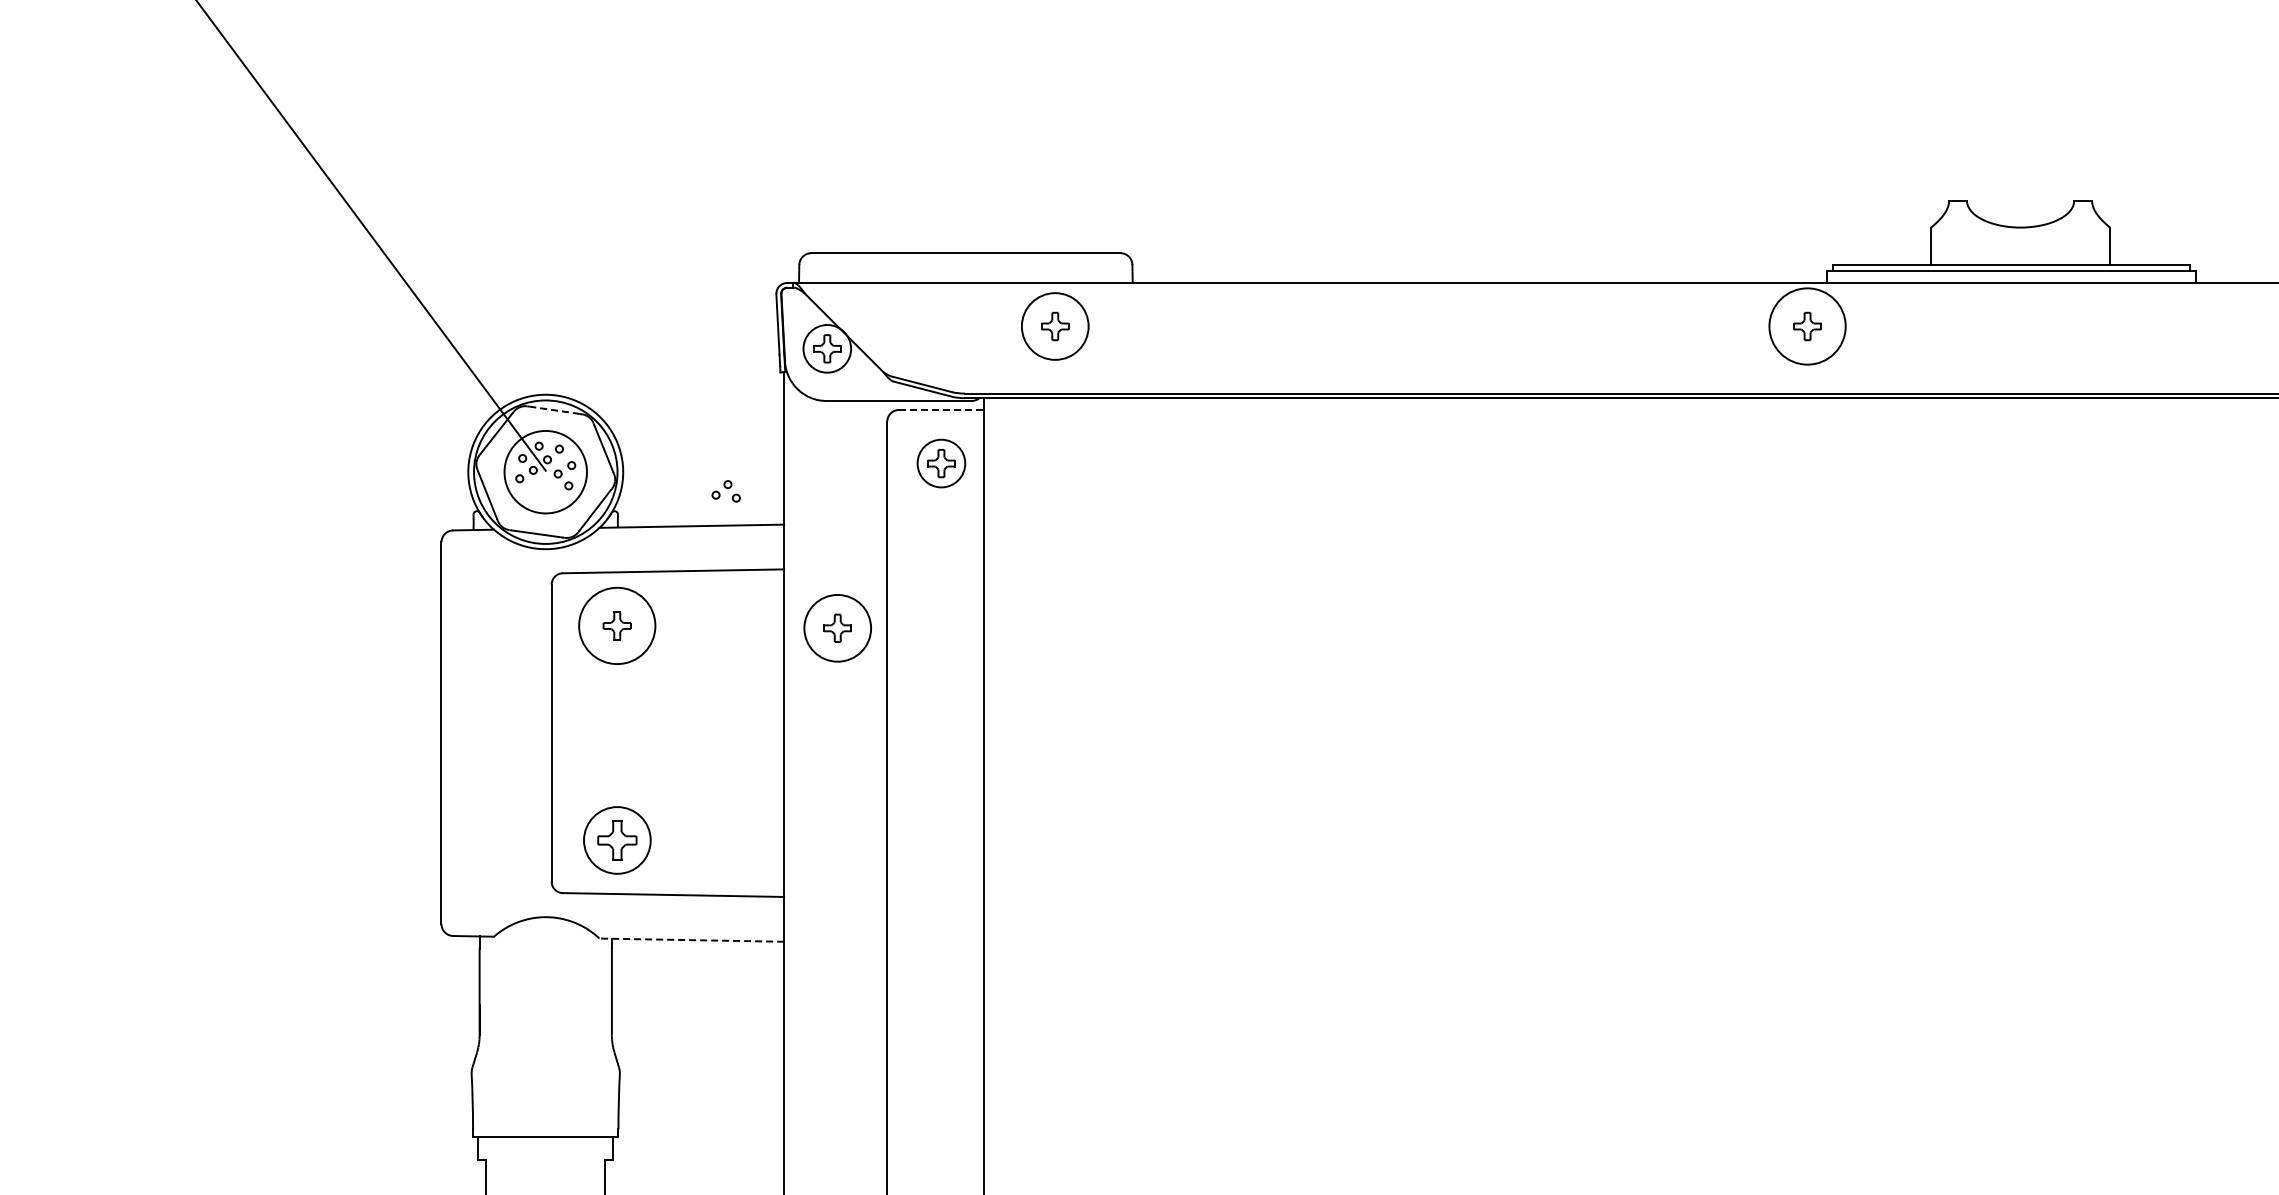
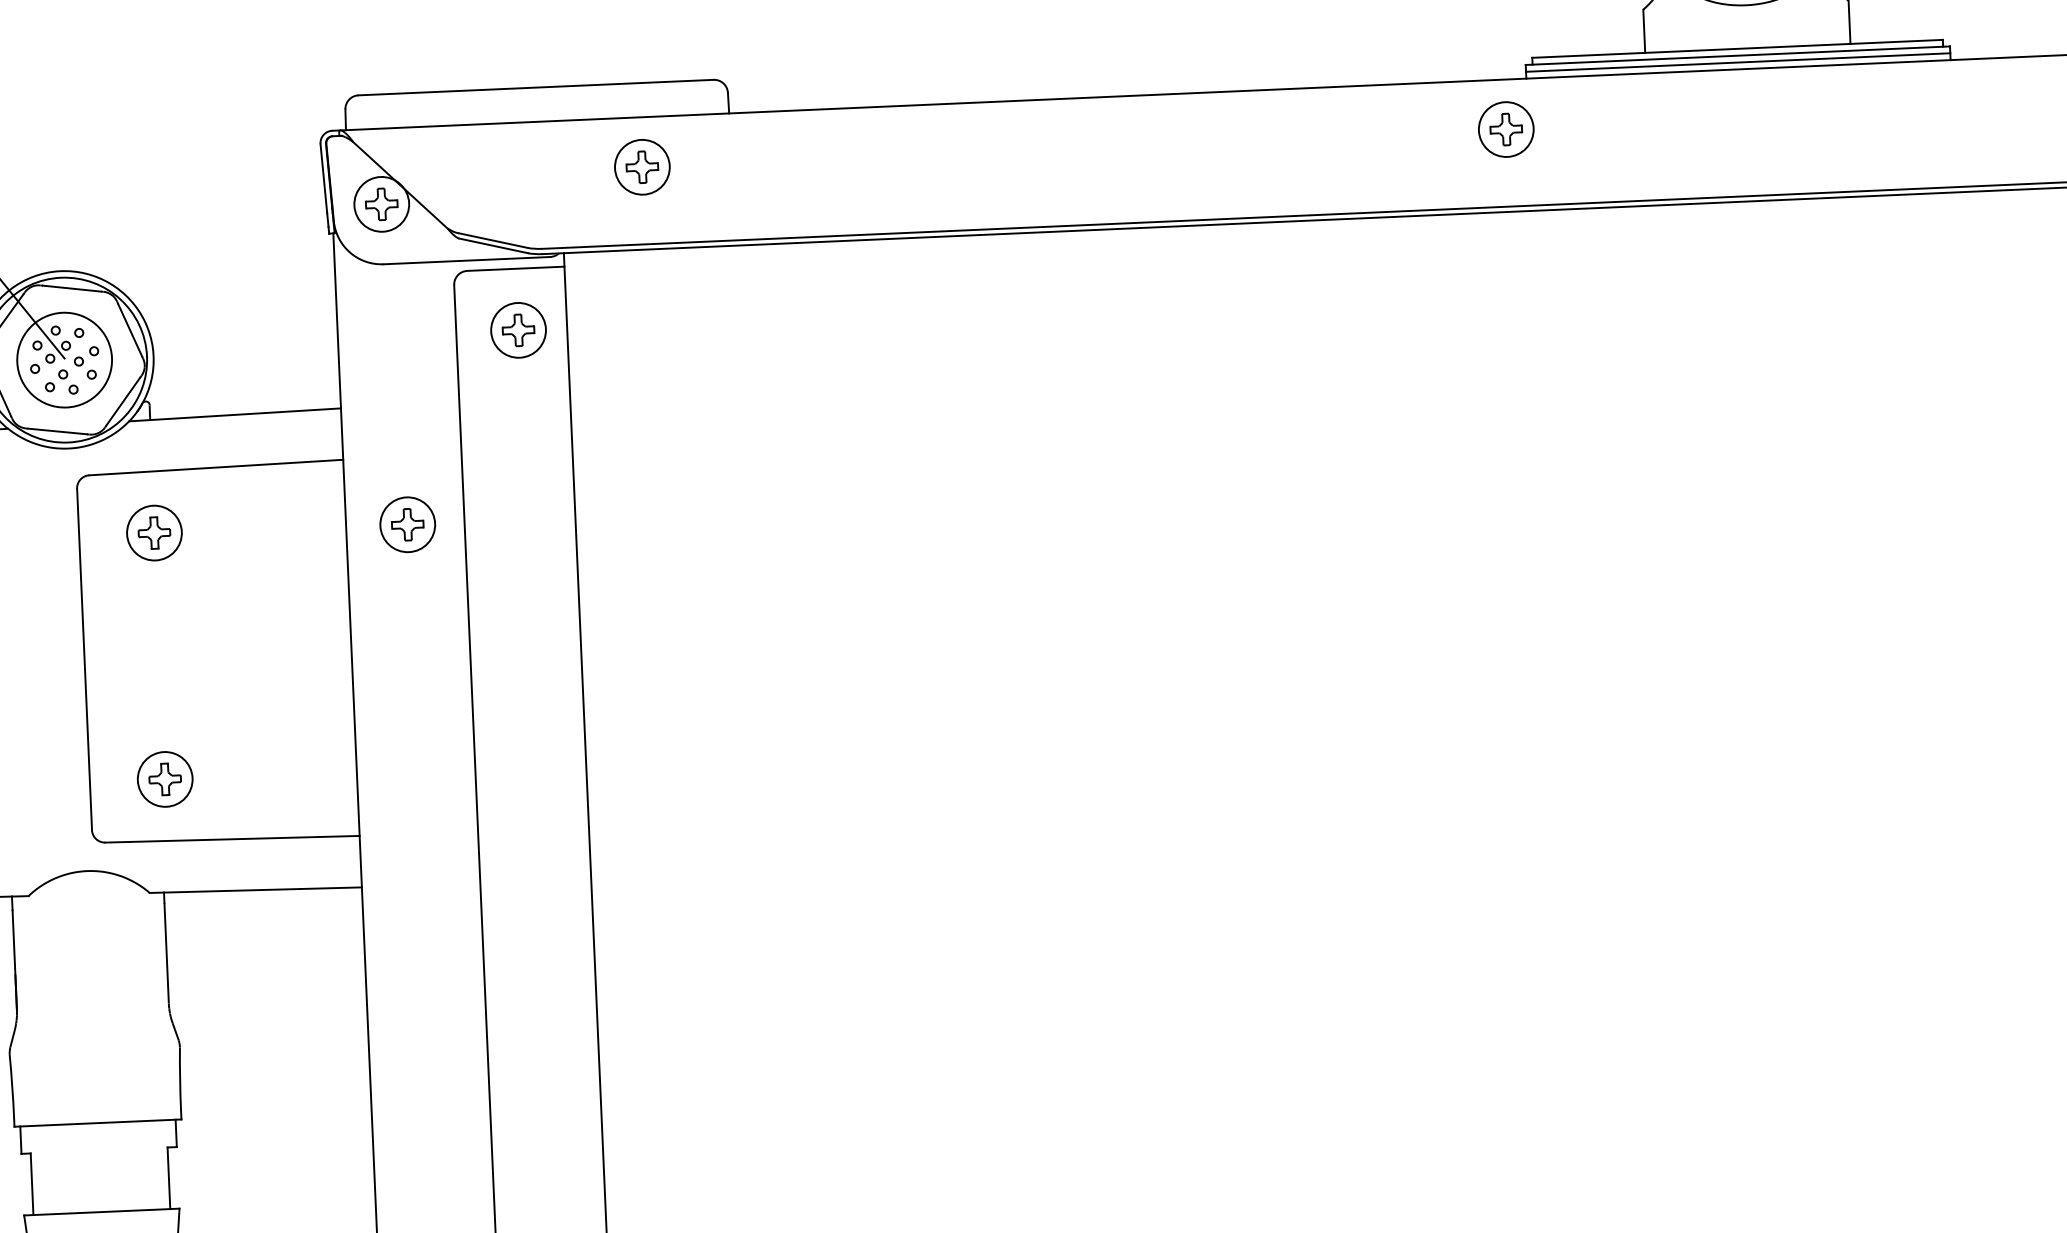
line: (2011, 277) -> (1738, 63), added
circle: (1055, 326) -> (642, 167), size x0.71
circle: (1807, 326) -> (1506, 129), size x0.62
line: (941, 409) -> (515, 268), dashed -> solid
line: (554, 410) -> (71, 288), dashed -> solid
part: (725, 491) -> (60, 382), moved
circle: (617, 625) -> (154, 532), size x0.62
circle: (837, 628) -> (407, 524), size x0.71
part: (616, 840) -> (164, 779), size x0.71
line: (691, 940) -> (255, 890), dashed -> solid

